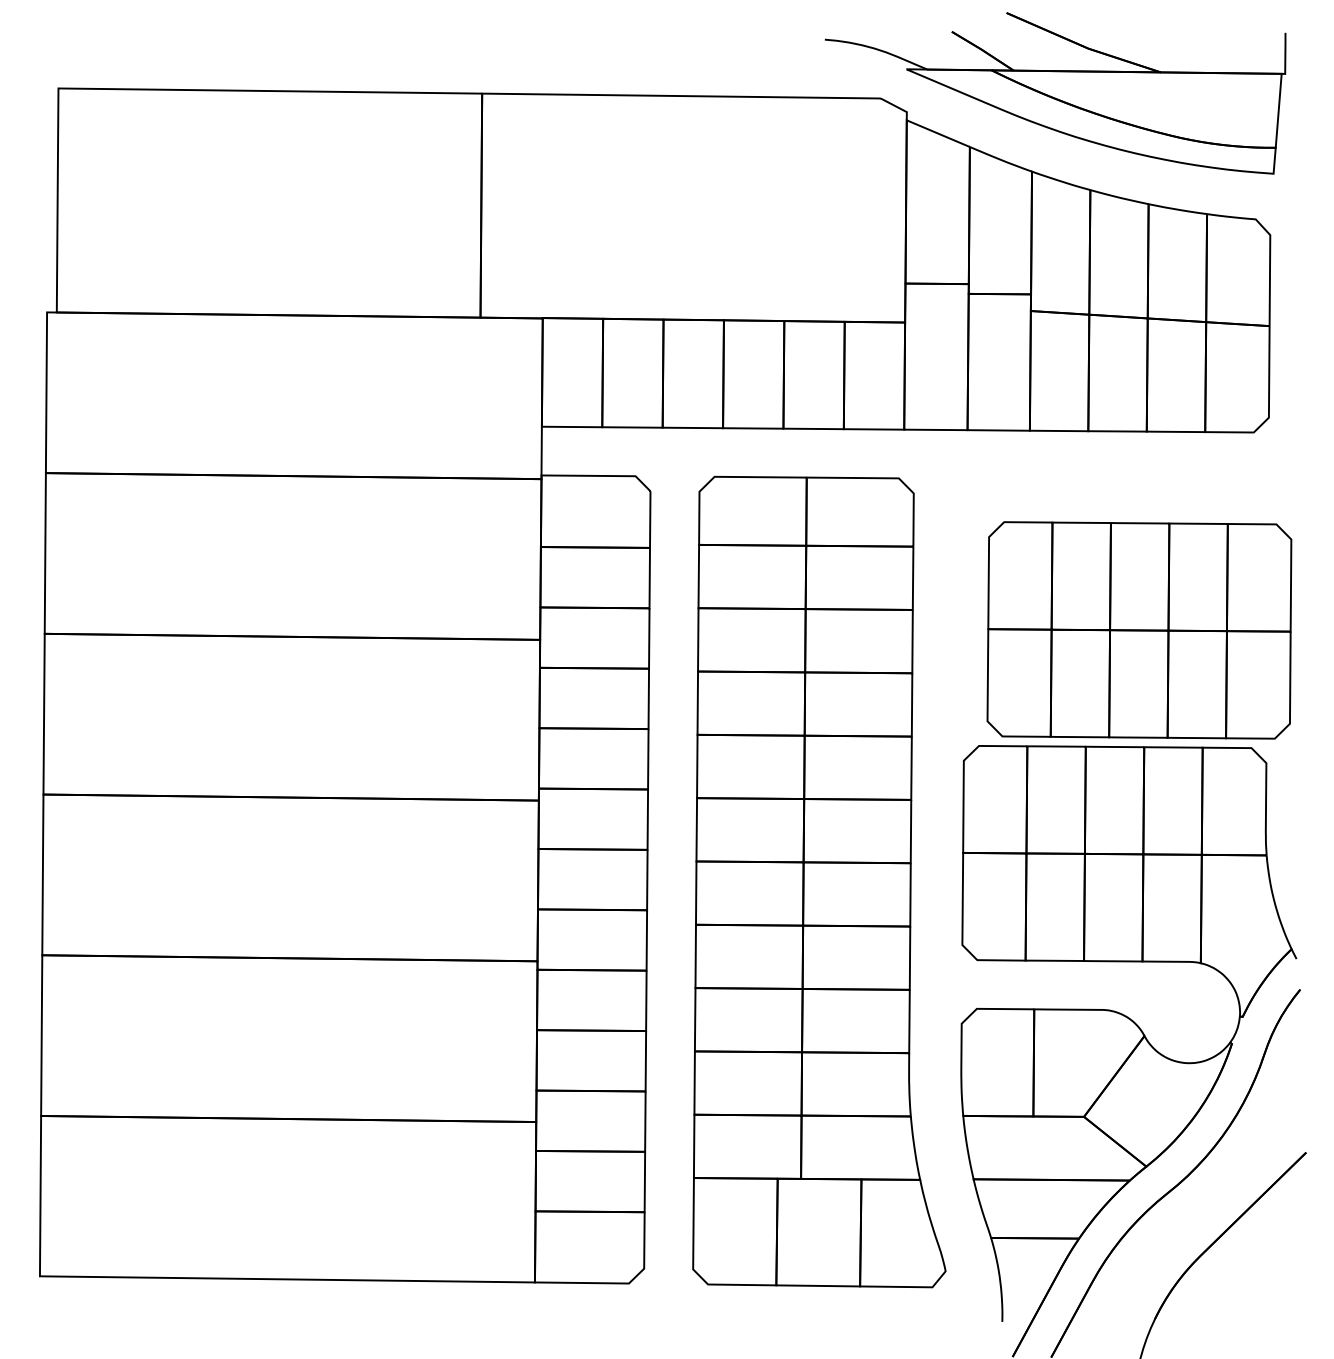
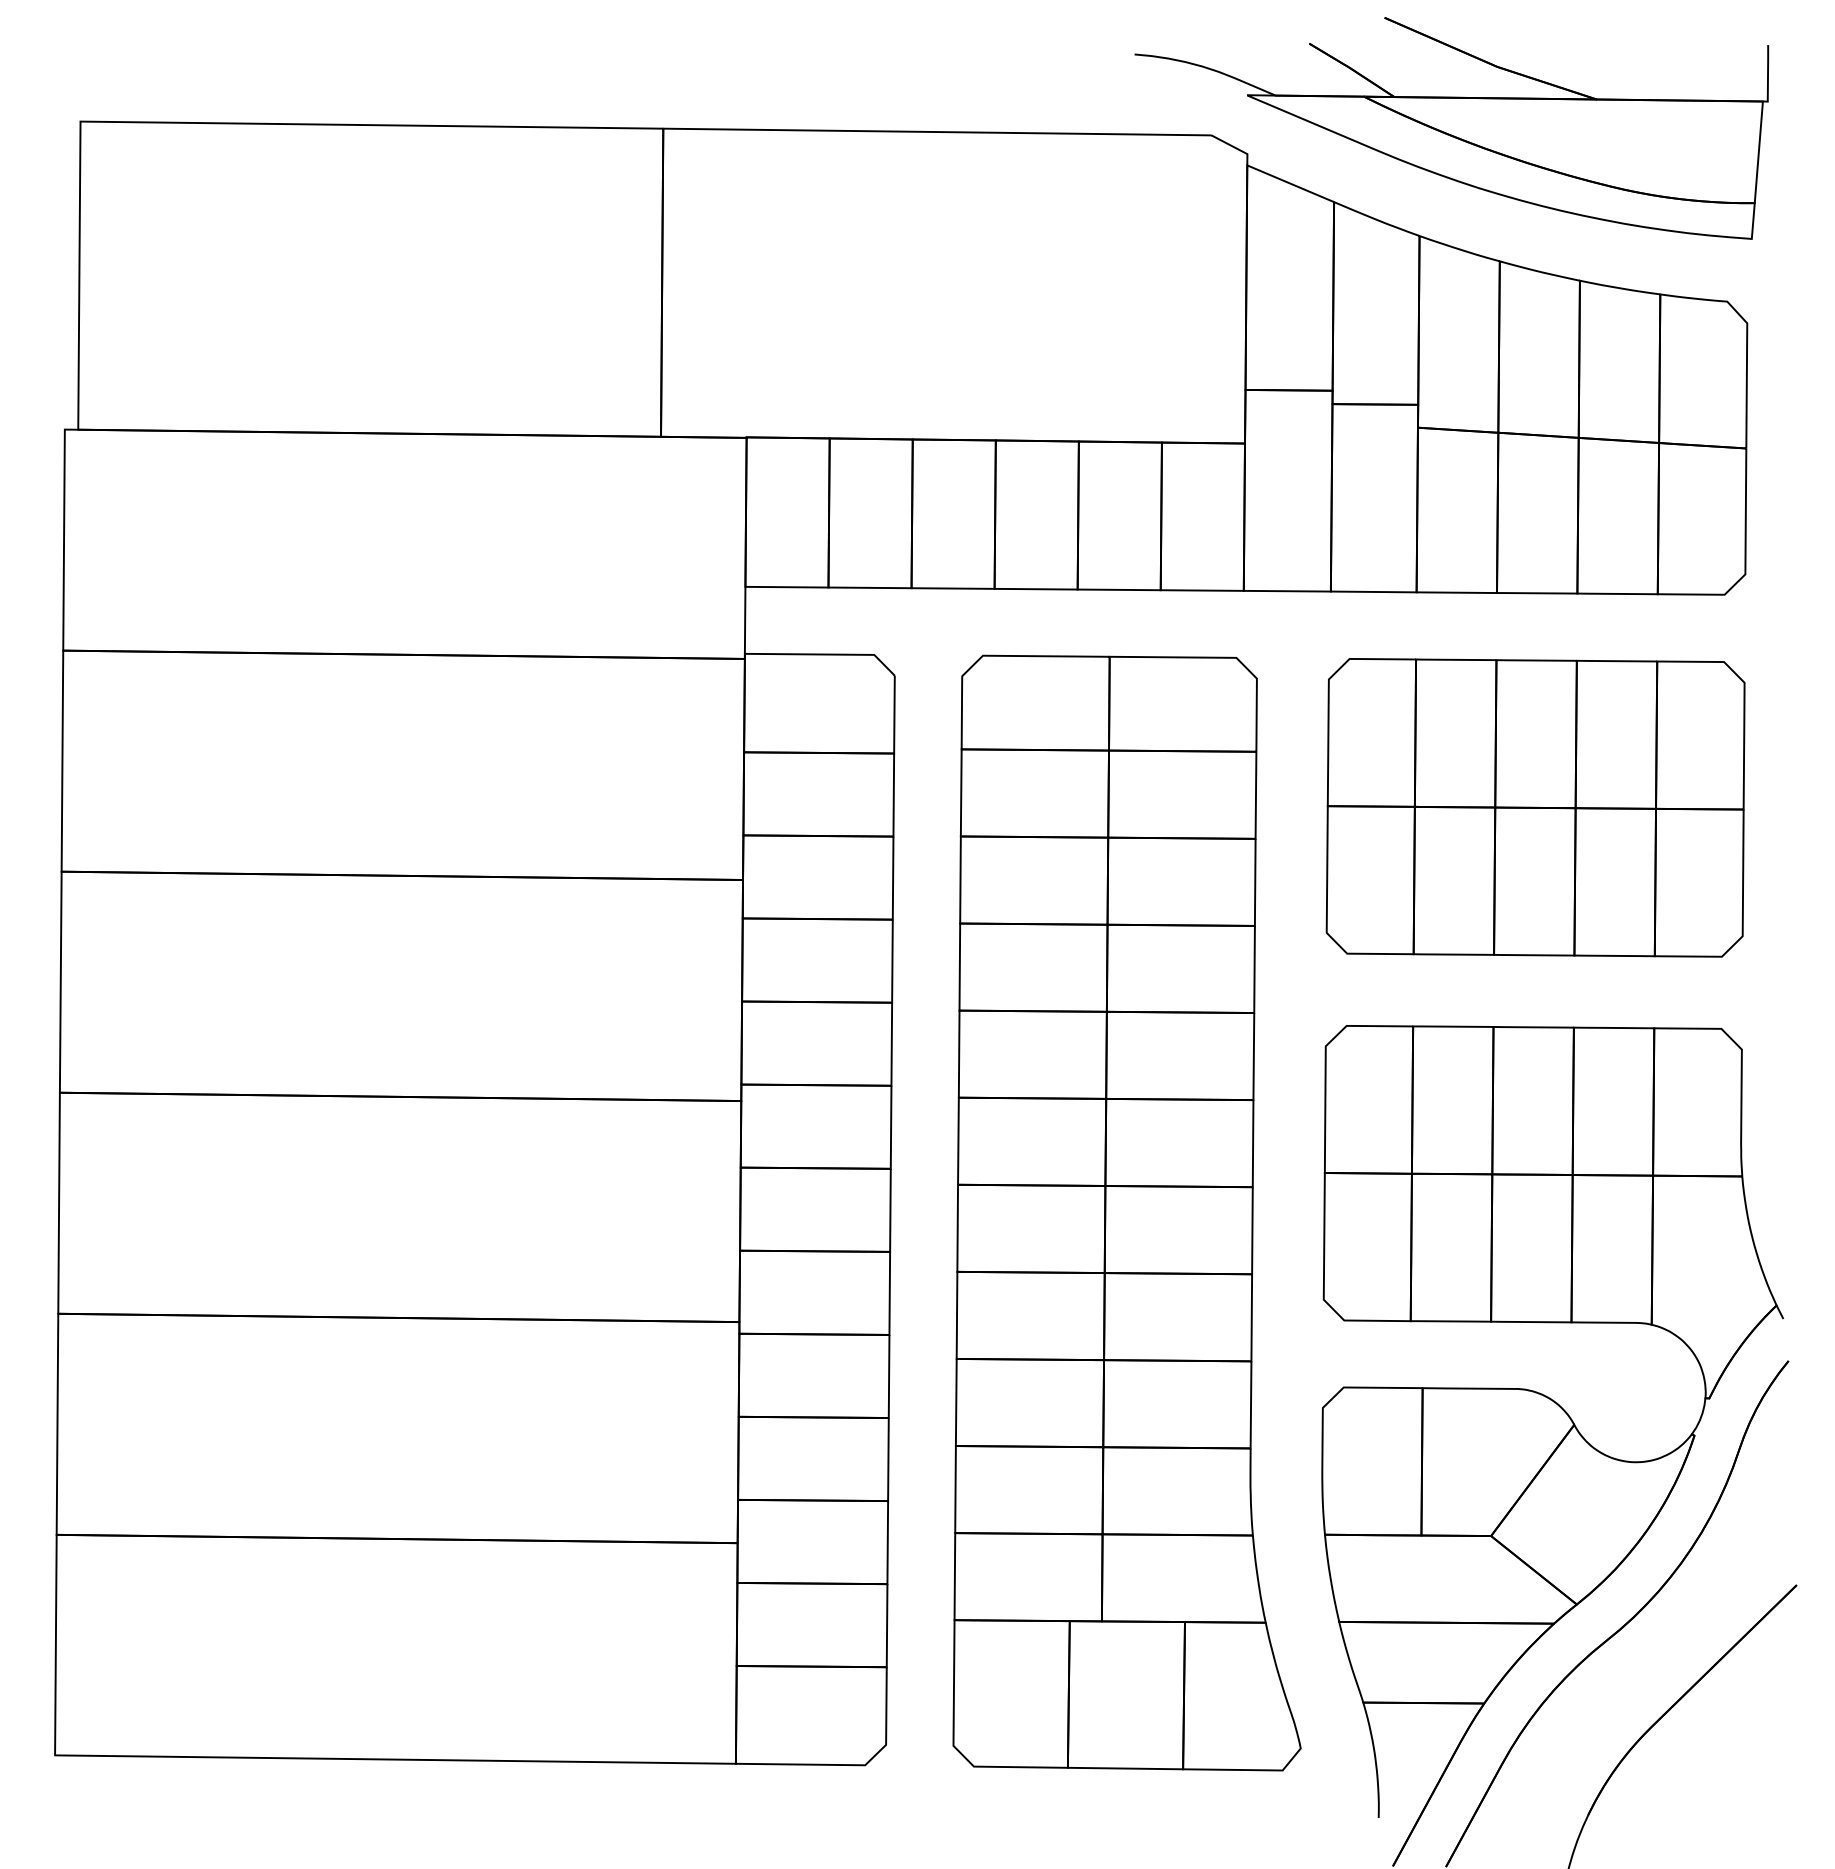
part: (1139, 630) -> (1535, 807), moved

